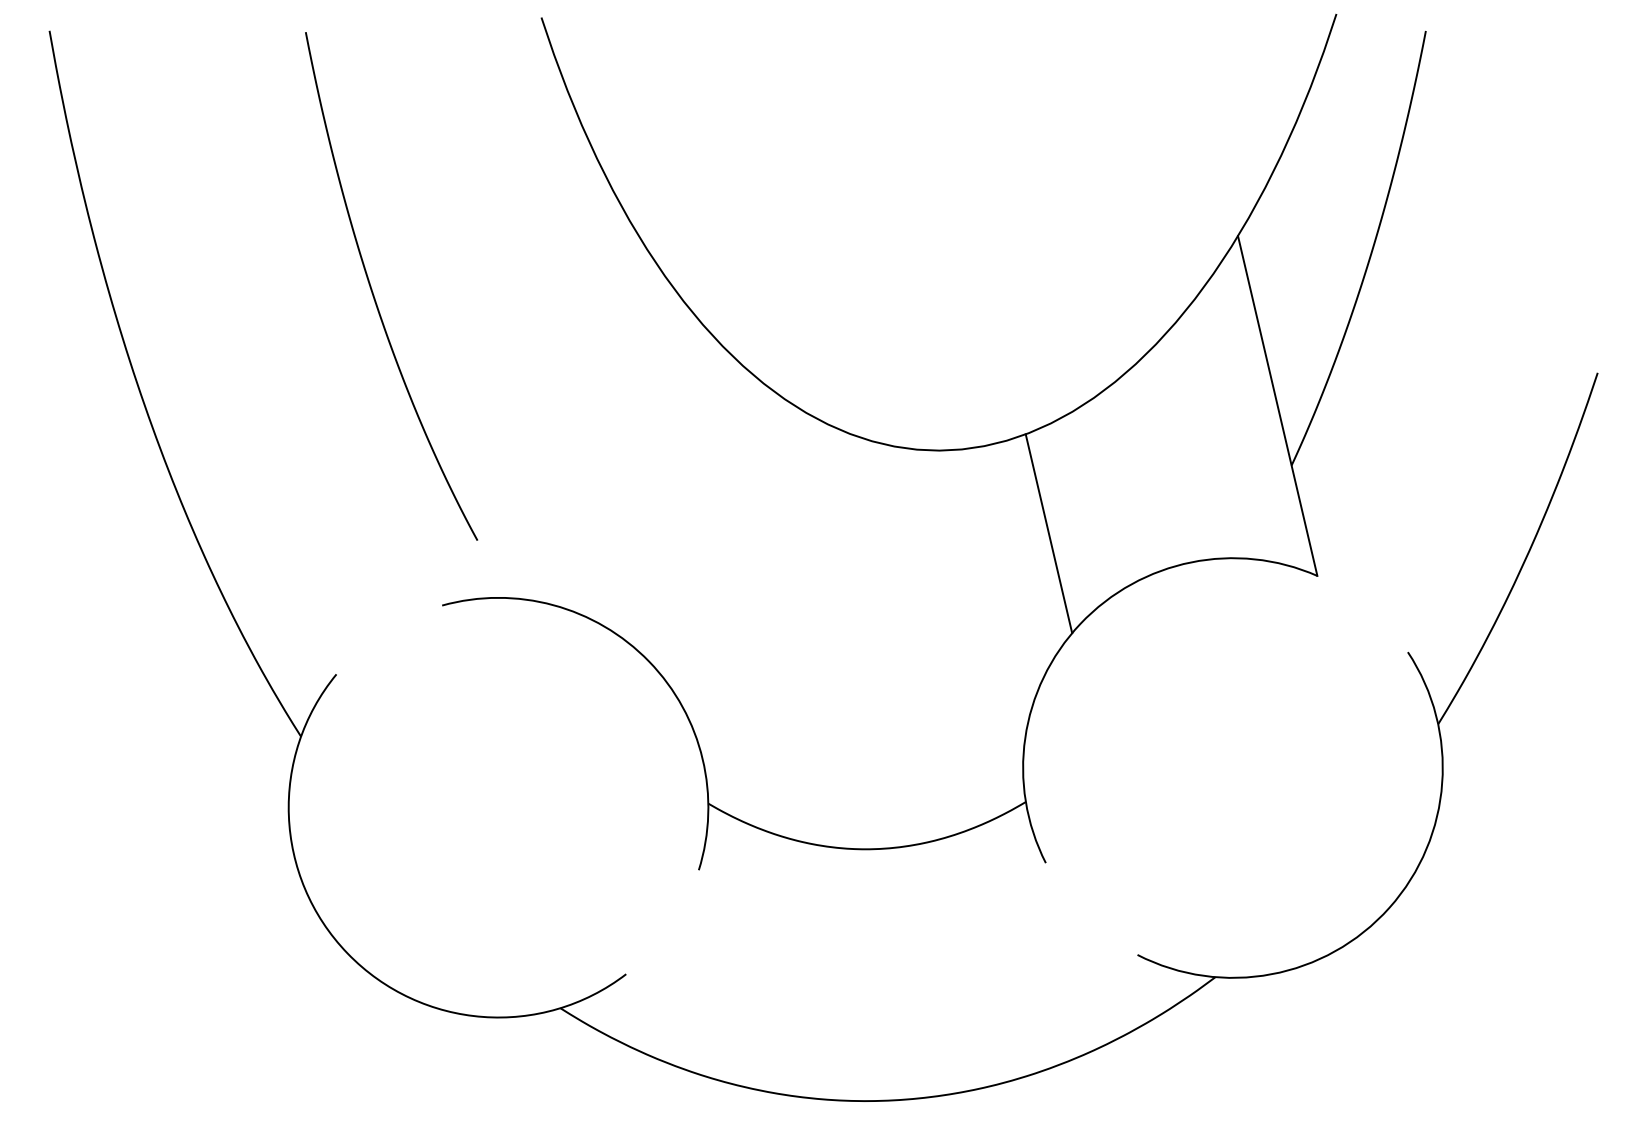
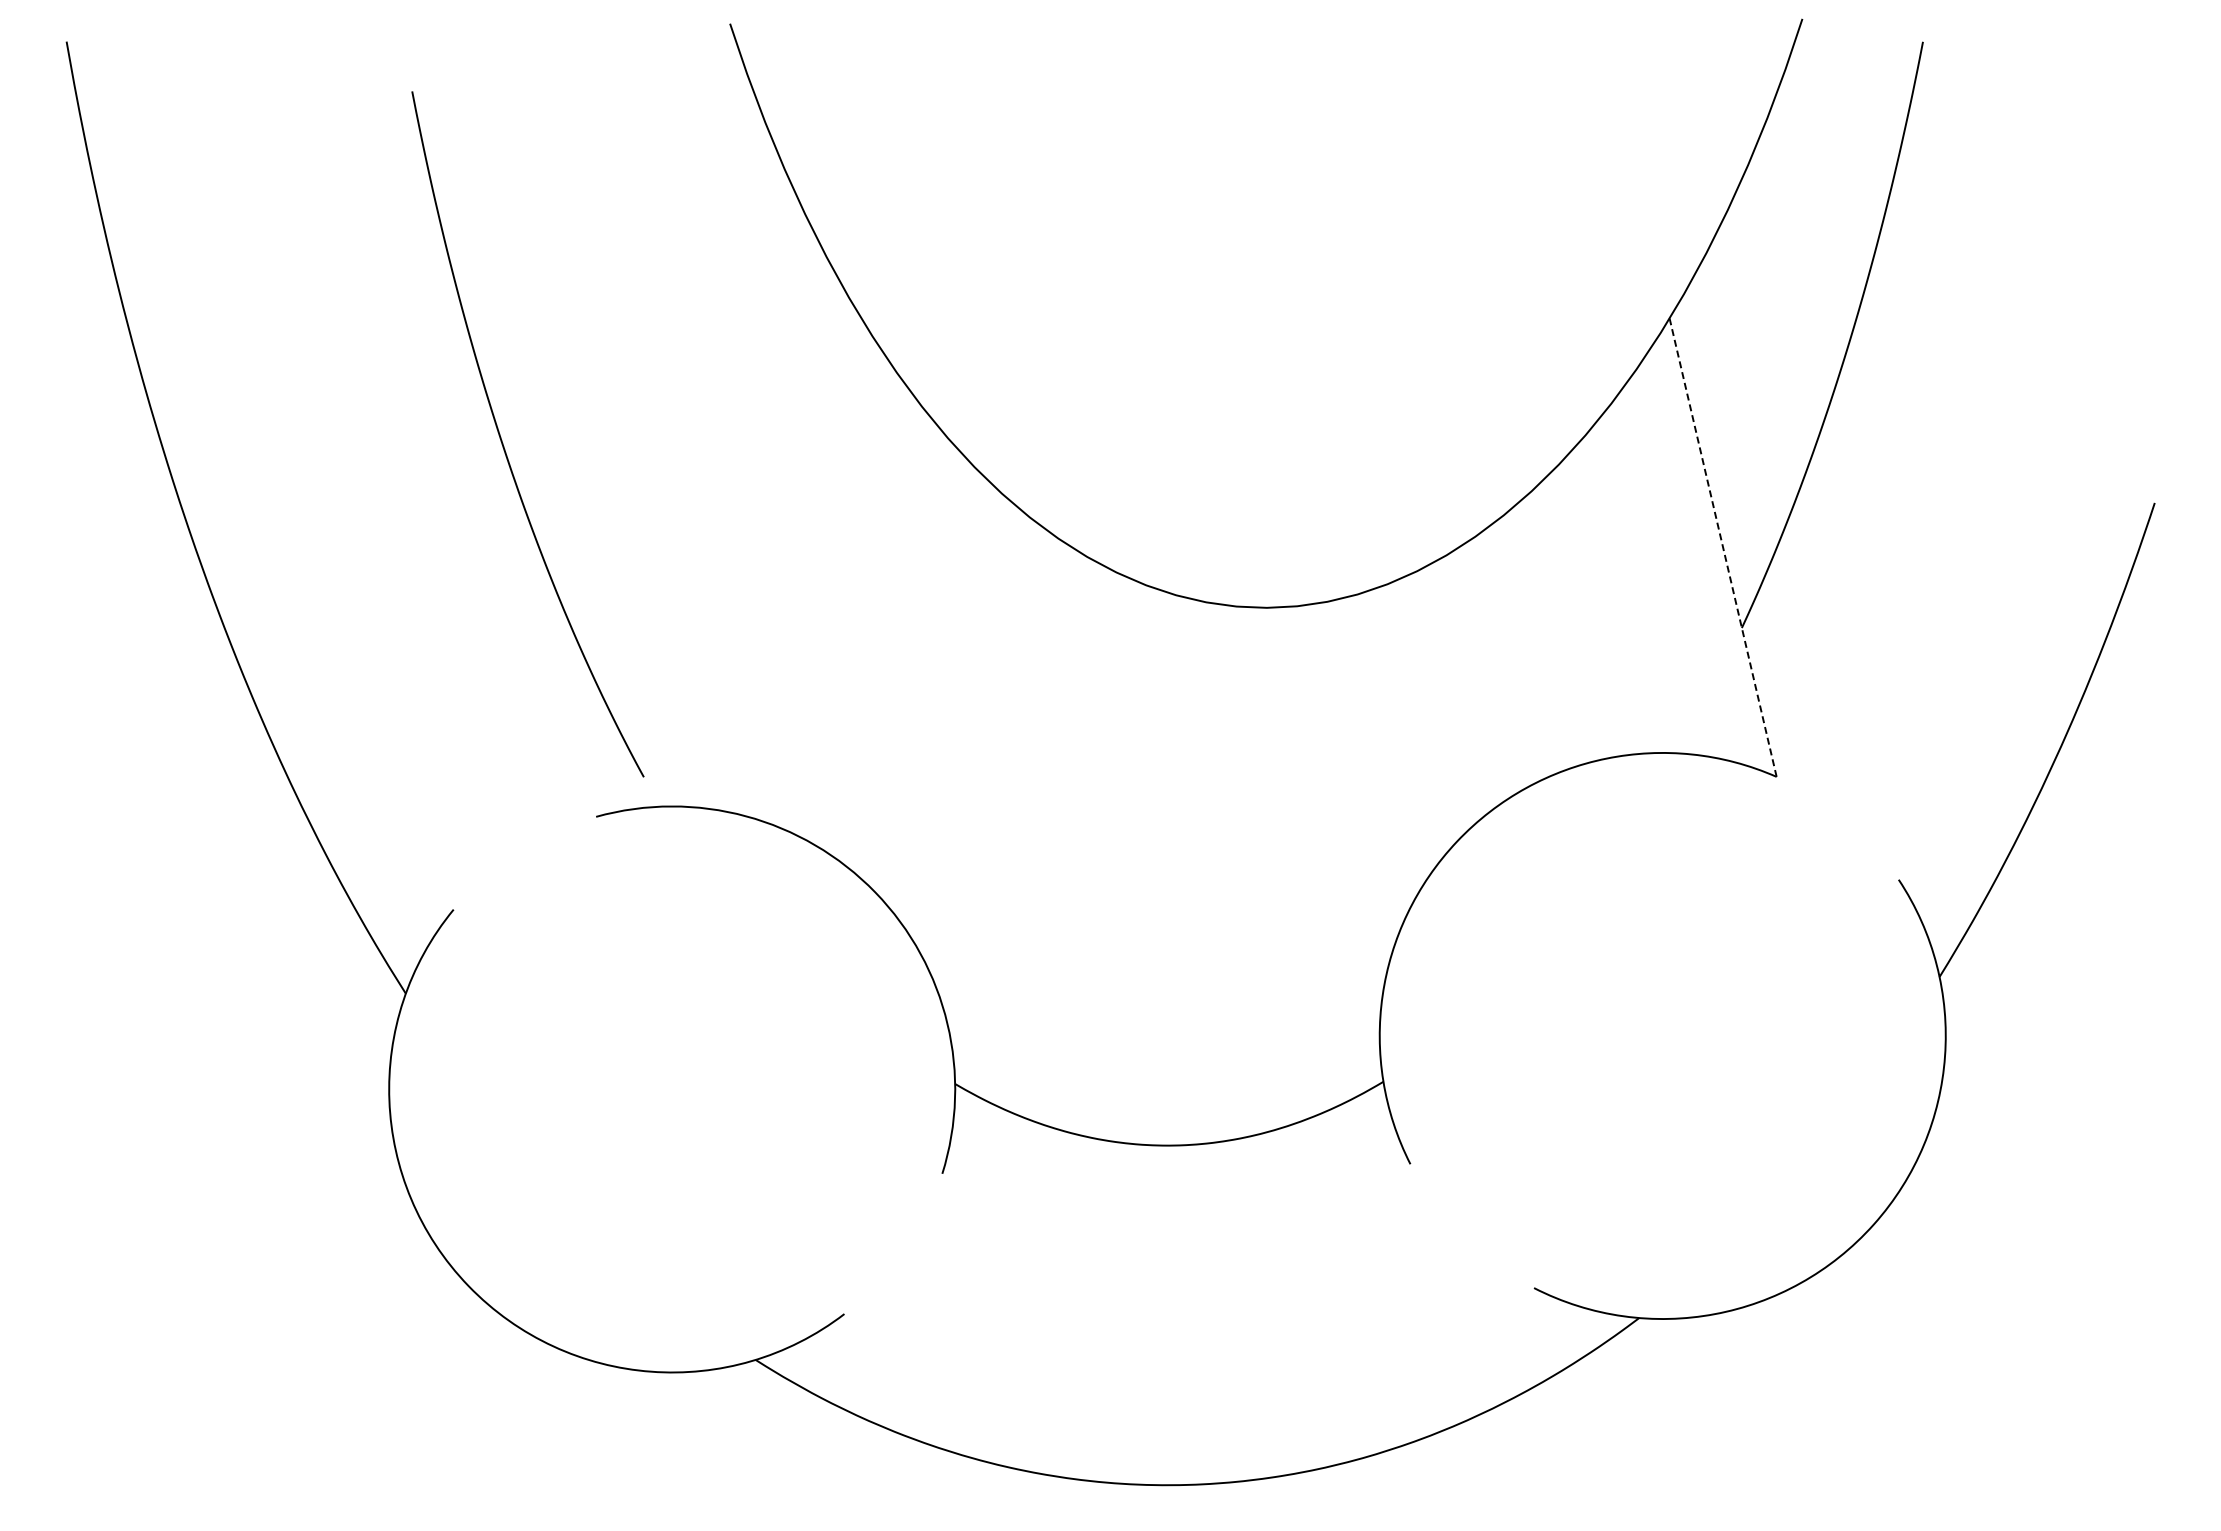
curve: (373, 293) -> (503, 443), moved
line: (1277, 405) -> (1723, 547), solid -> dashed
line: (1048, 533) -> (1414, 719), removed

